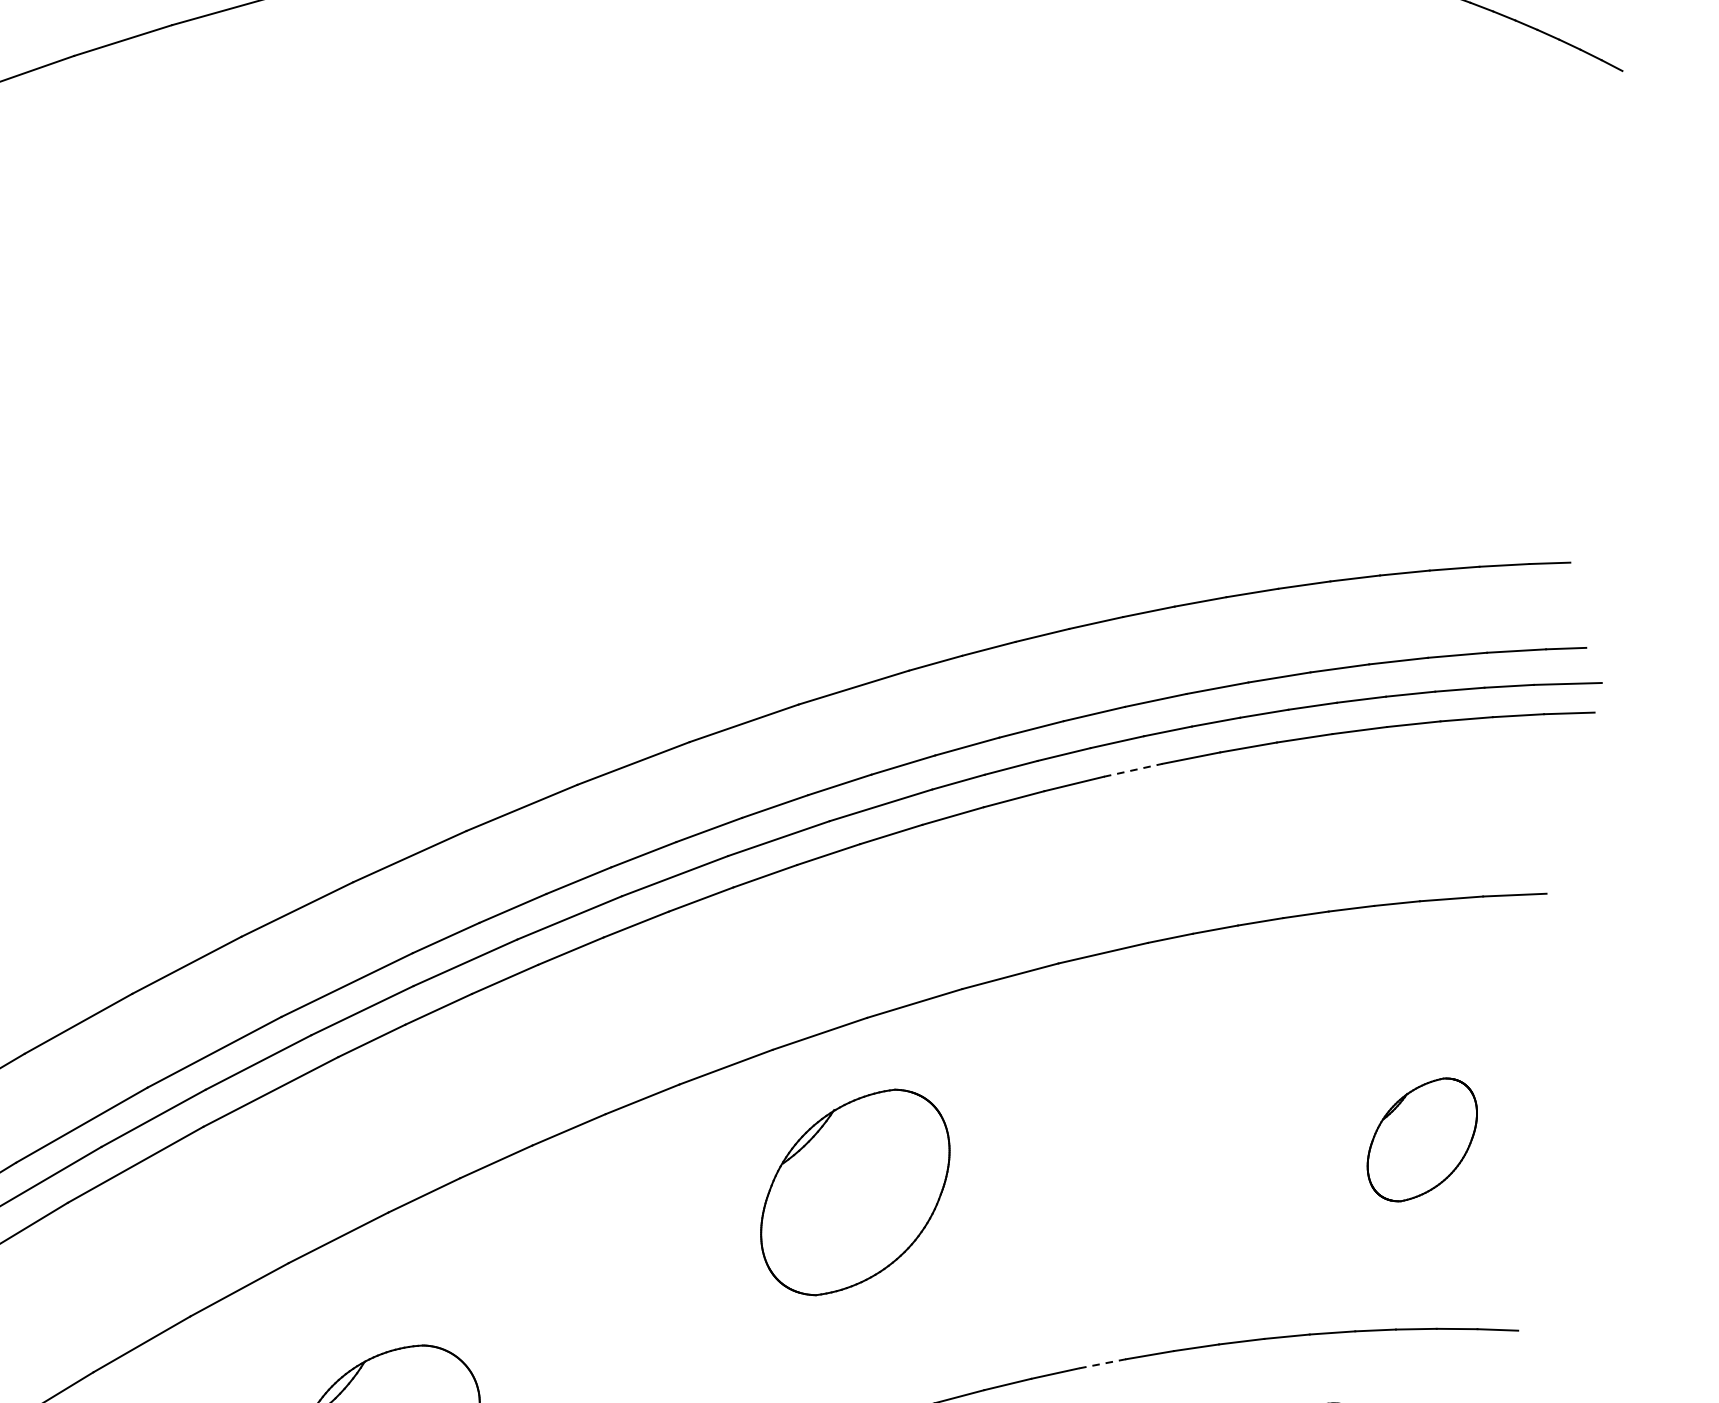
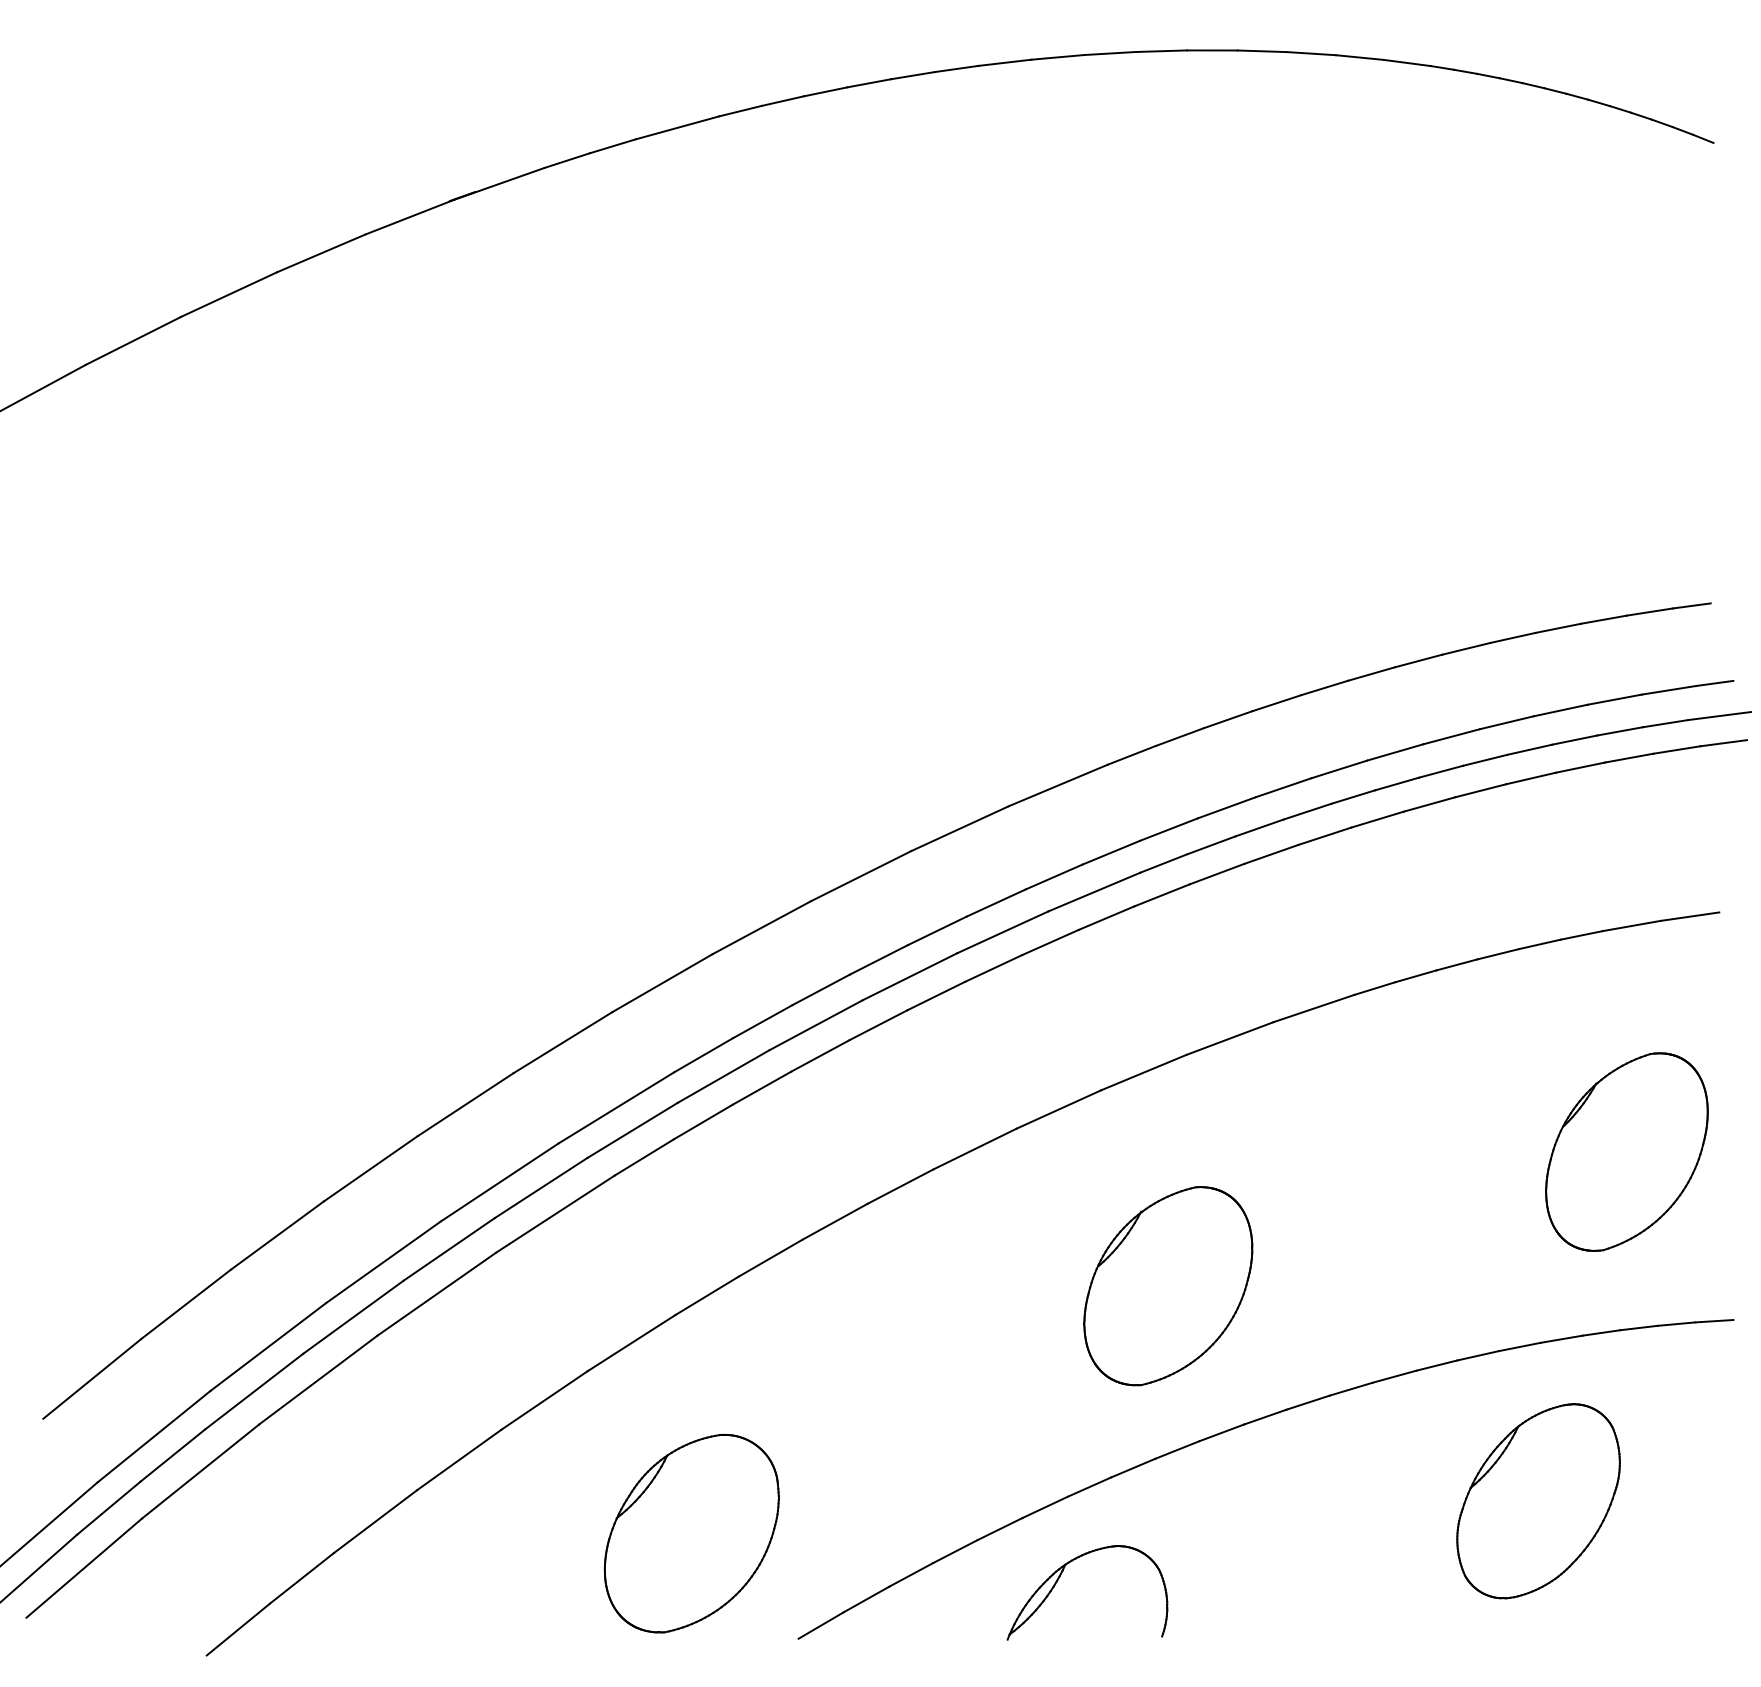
line: (1132, 770) -> (1324, 836), dashed -> solid
part: (1421, 1139) -> (1626, 1151), size x1.67
part: (855, 1192) -> (1168, 1286), moved
line: (1102, 1364) -> (1351, 1389), dashed -> solid

